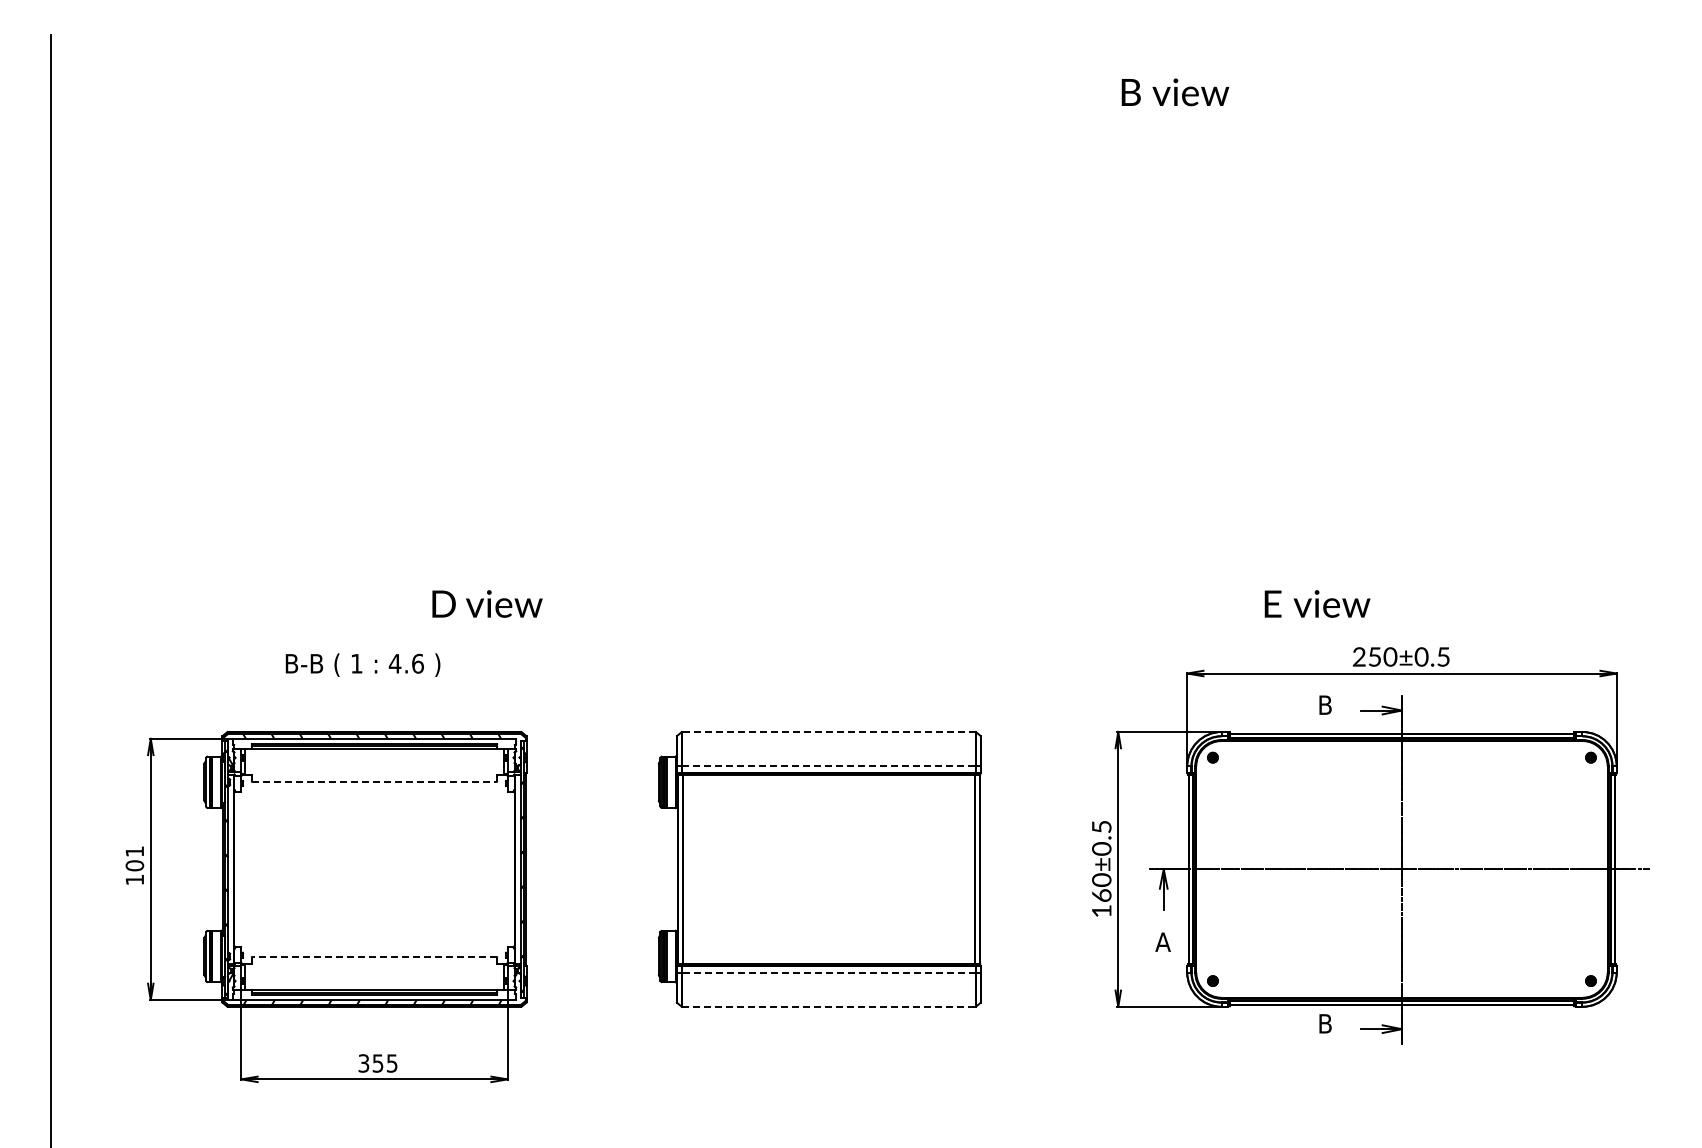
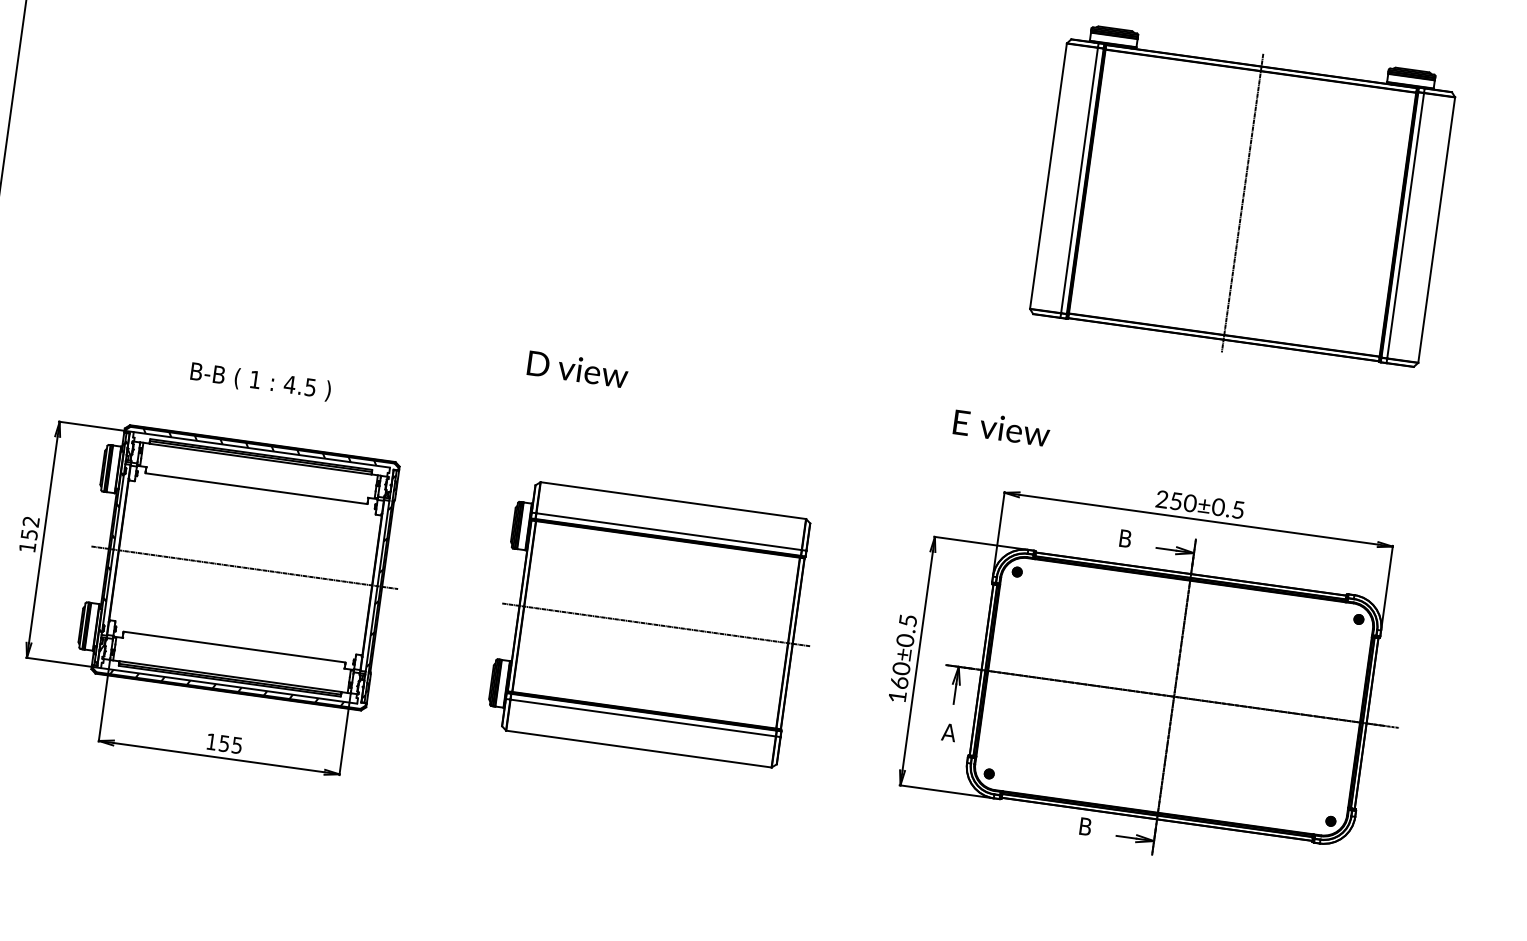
part: (1401, 319) -> (1242, 199), added
text: (487, 603) -> (578, 369), moved
text: (1317, 603) -> (1001, 427), moved
text: (417, 663) -> (310, 387), 4.6 -> 4.5
line: (828, 731) -> (673, 500), dashed -> solid
line: (828, 766) -> (668, 531), dashed -> solid
line: (375, 781) -> (257, 488), dashed -> solid
text: (134, 858) -> (29, 527), 101 -> 152
line: (373, 869) -> (244, 567), added
line: (828, 869) -> (655, 624), added
line: (374, 957) -> (234, 647), dashed -> solid
line: (828, 972) -> (642, 717), dashed -> solid
line: (828, 1006) -> (638, 748), dashed -> solid
text: (363, 1063) -> (211, 741), 355 -> 155

